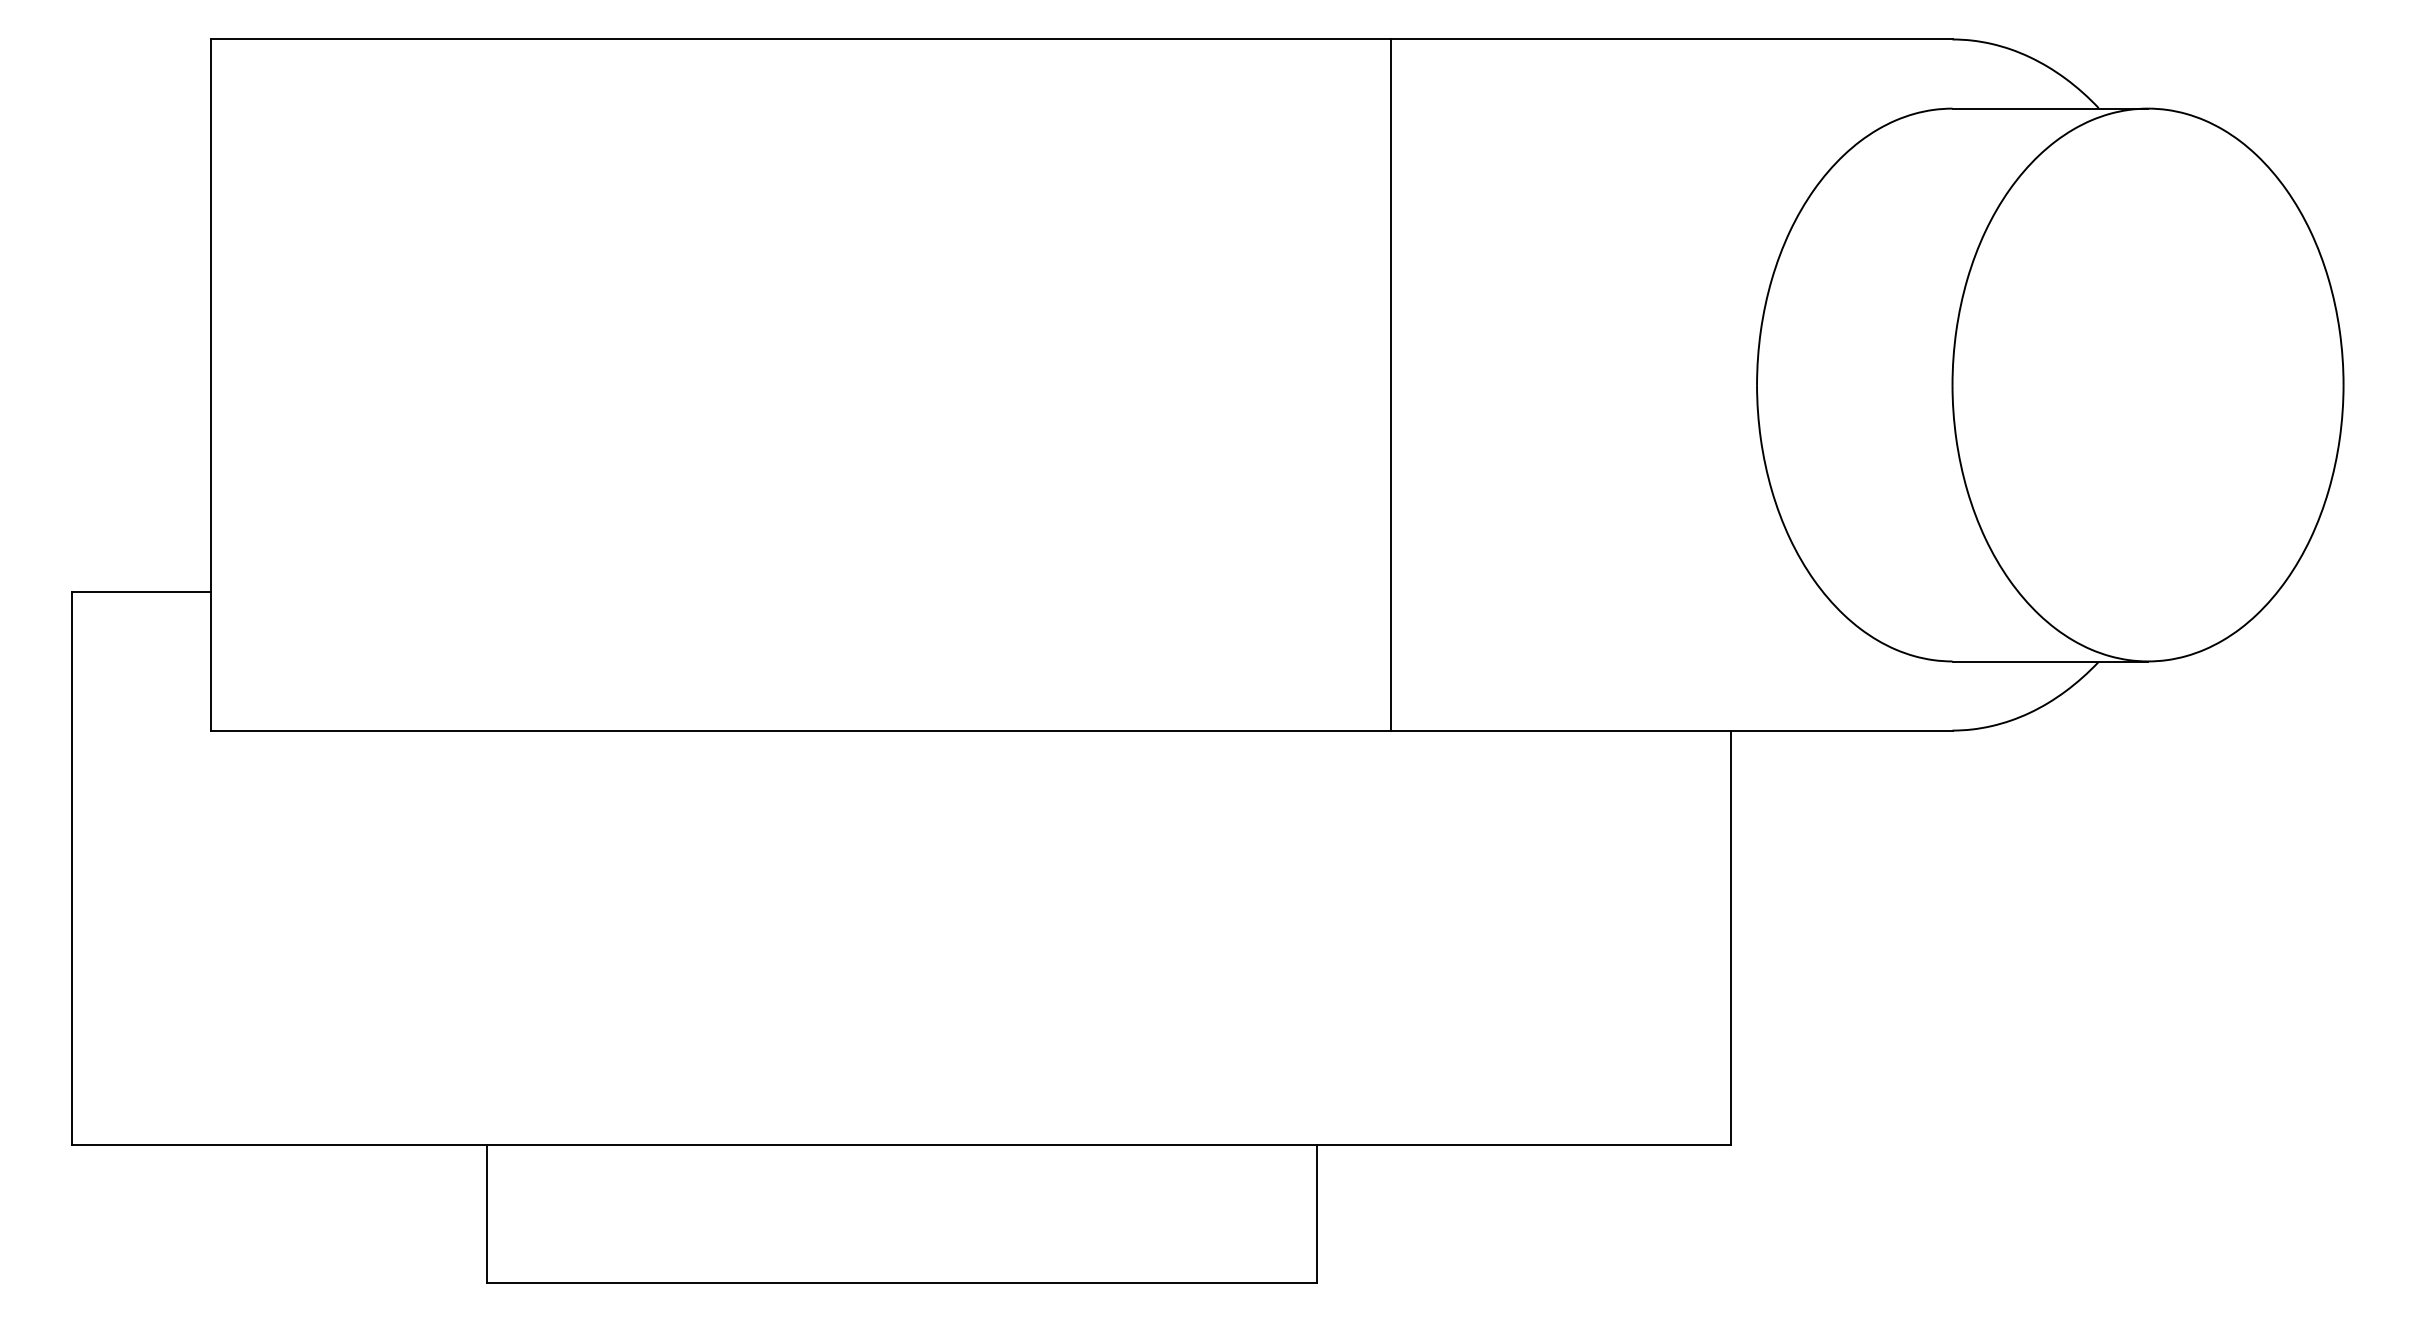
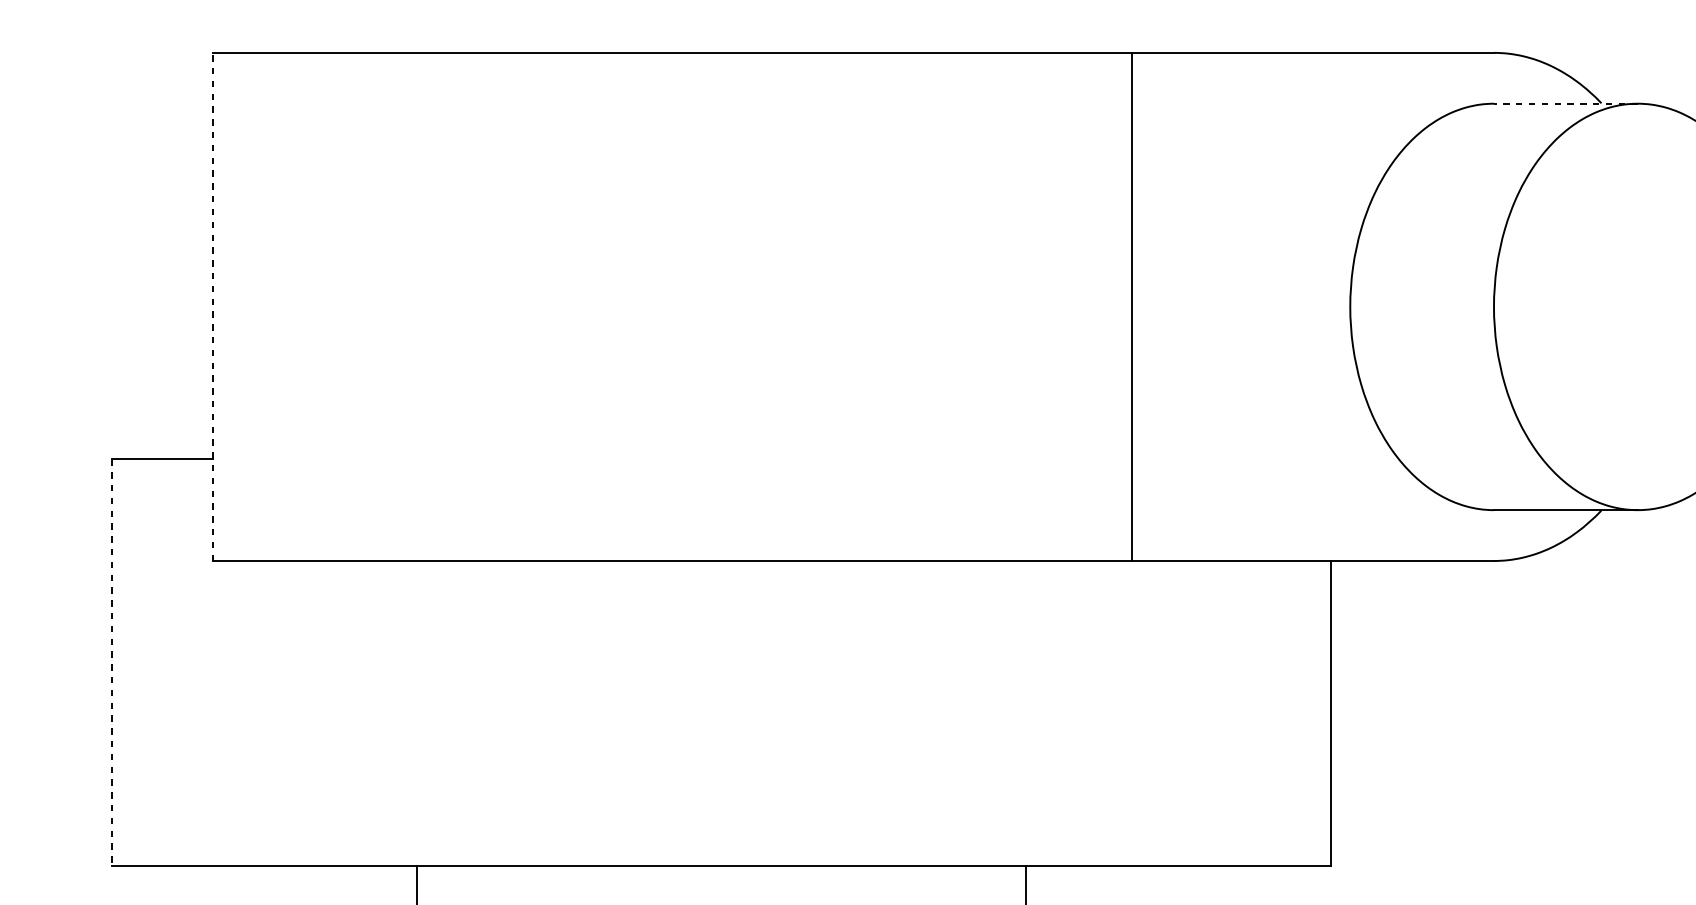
line: (2050, 108) -> (1566, 103), solid -> dashed
line: (1390, 384) -> (1131, 306), moved
line: (210, 385) -> (213, 307), solid -> dashed
line: (72, 869) -> (111, 663), solid -> dashed

